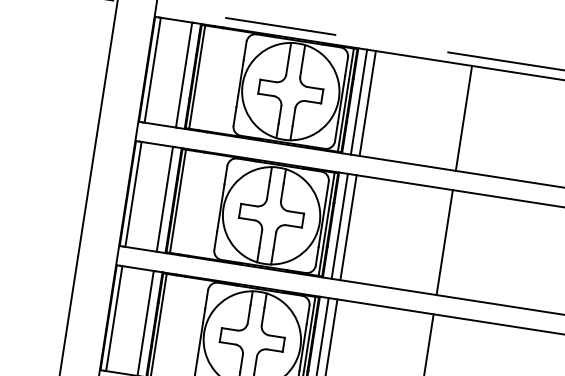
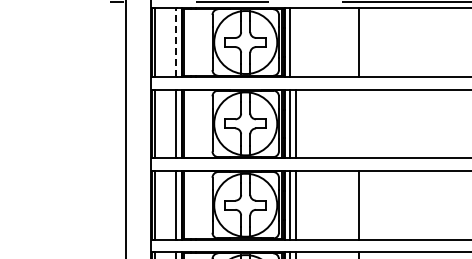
line: (183, 74) -> (175, 42), solid -> dashed
line: (368, 103) -> (296, 42), removed
line: (445, 242) -> (359, 123), removed

